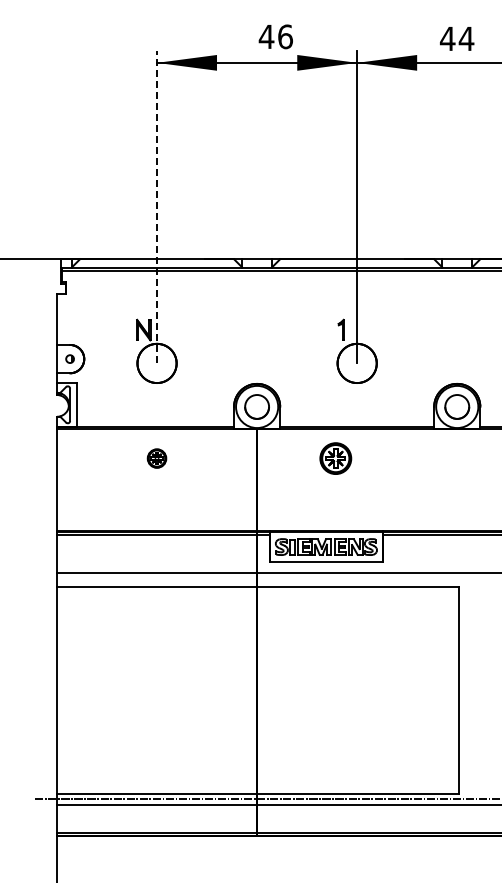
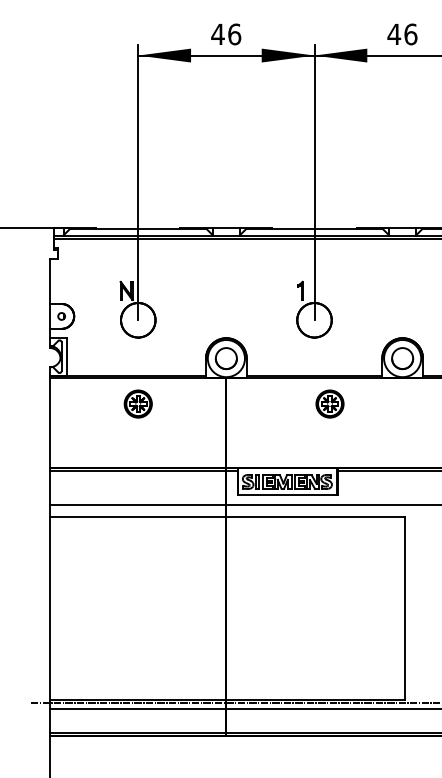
text: (275, 36) -> (225, 34), moved
text: (466, 38) -> (410, 34), 44 -> 46
line: (157, 206) -> (138, 182), dashed -> solid
part: (156, 458) -> (137, 403), size x1.67
part: (335, 458) -> (329, 403), moved

